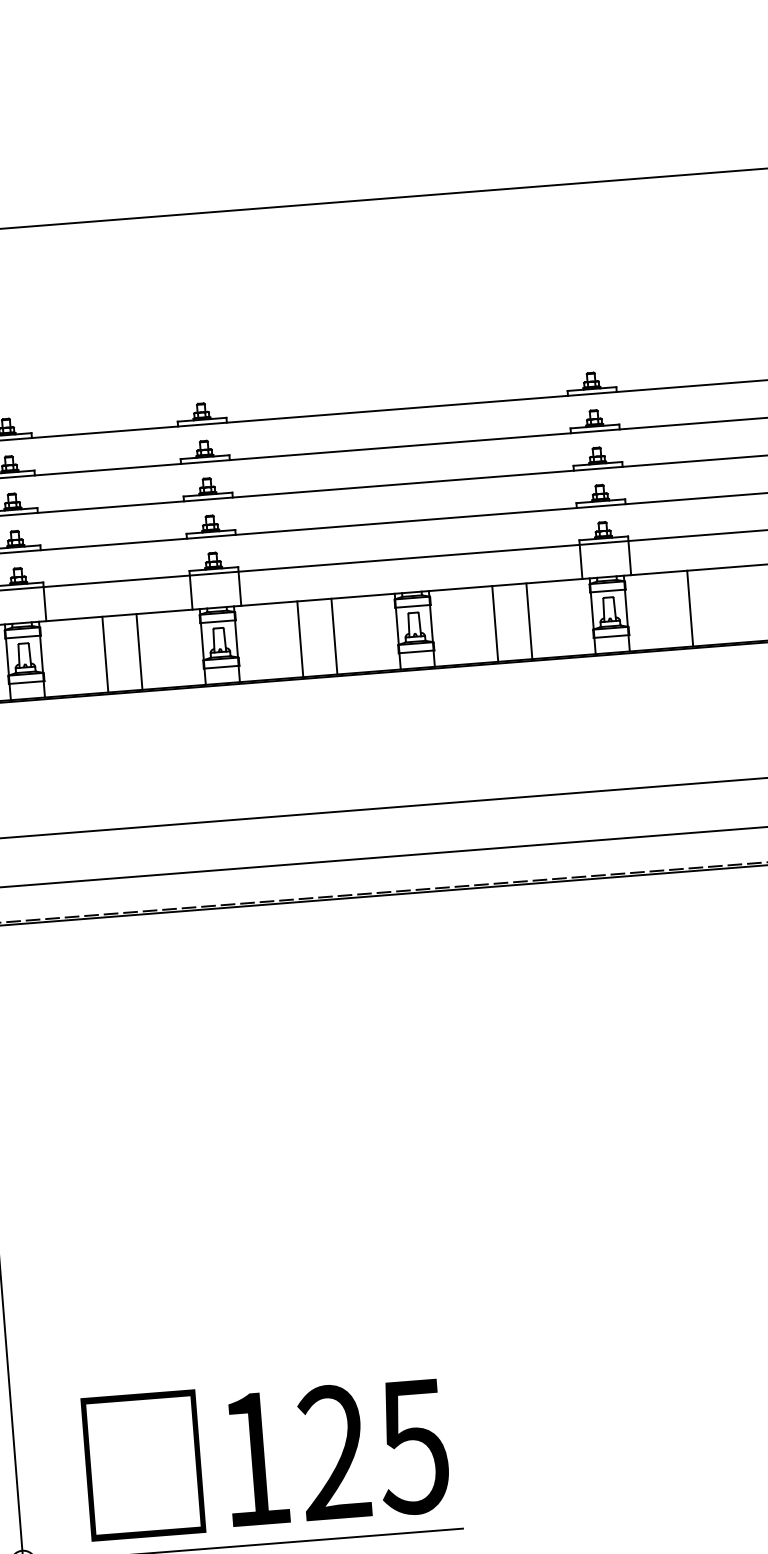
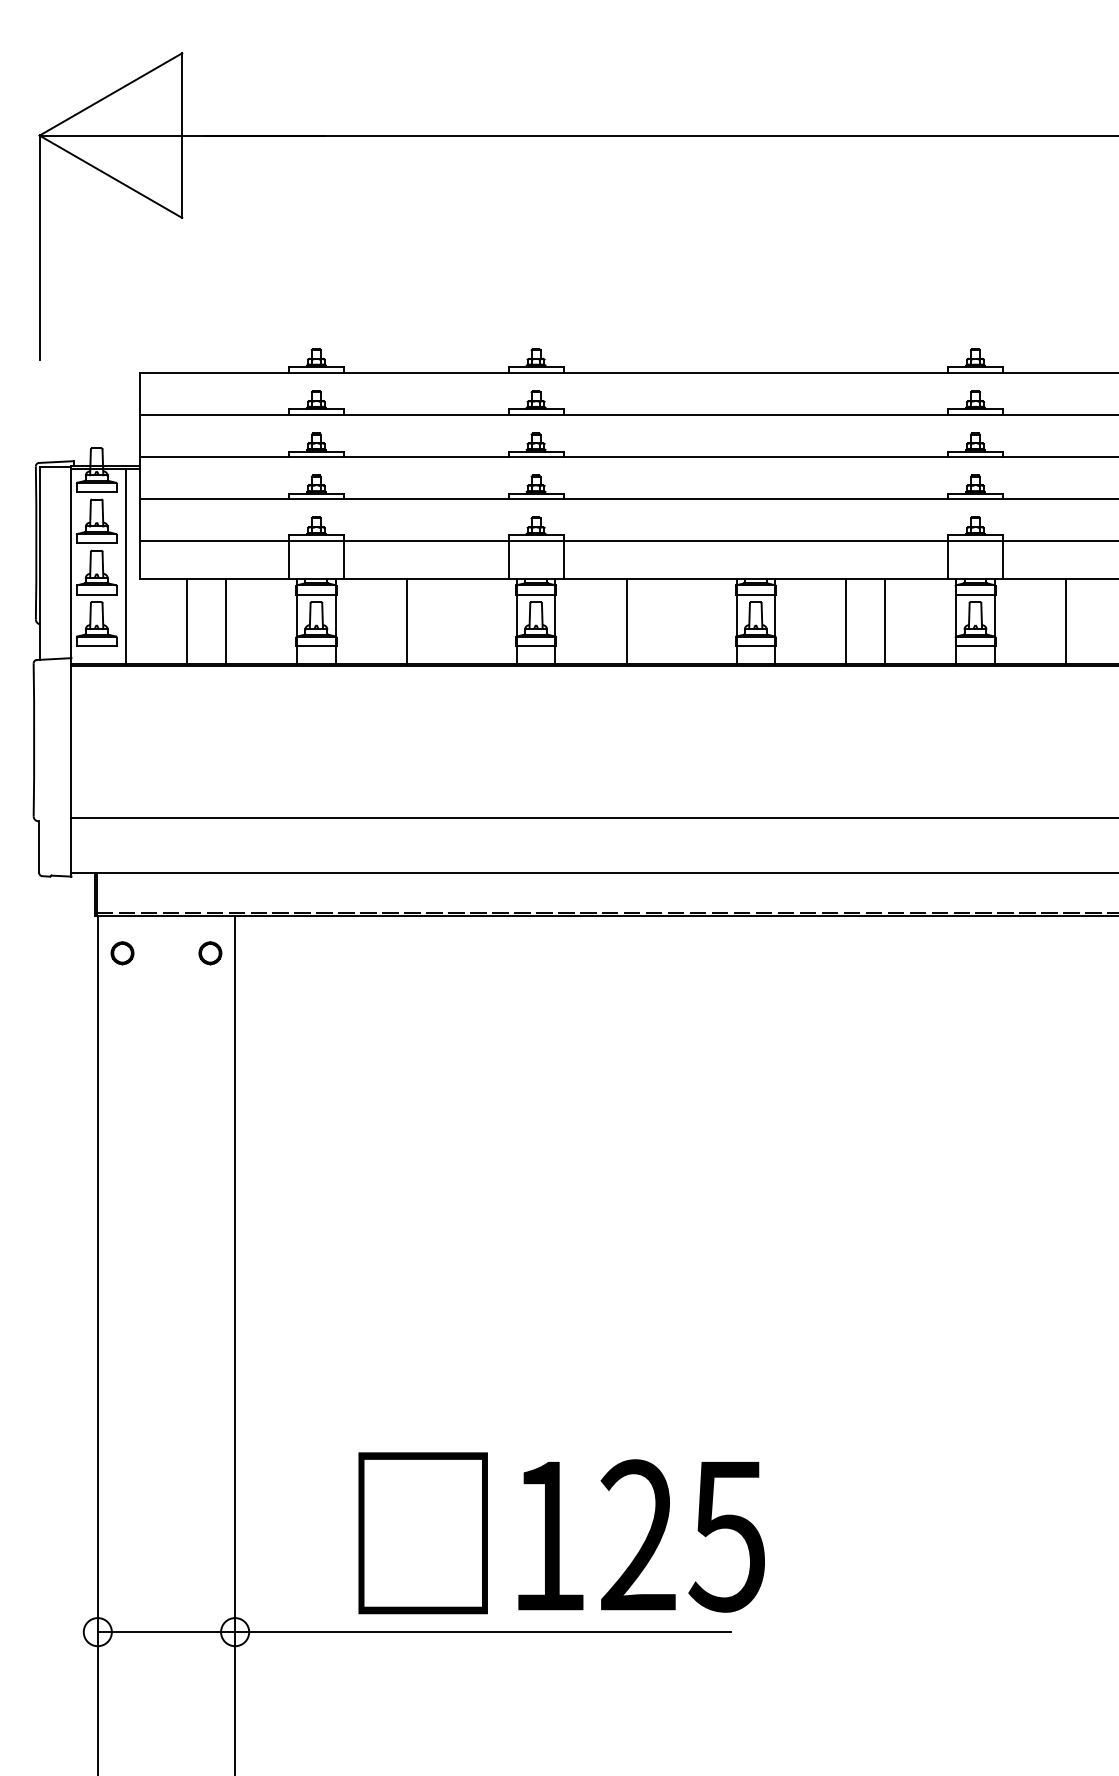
line: (334, 636) -> (665, 621), removed
line: (139, 651) -> (445, 621), removed
text: (266, 1456) -> (561, 1533), moved

